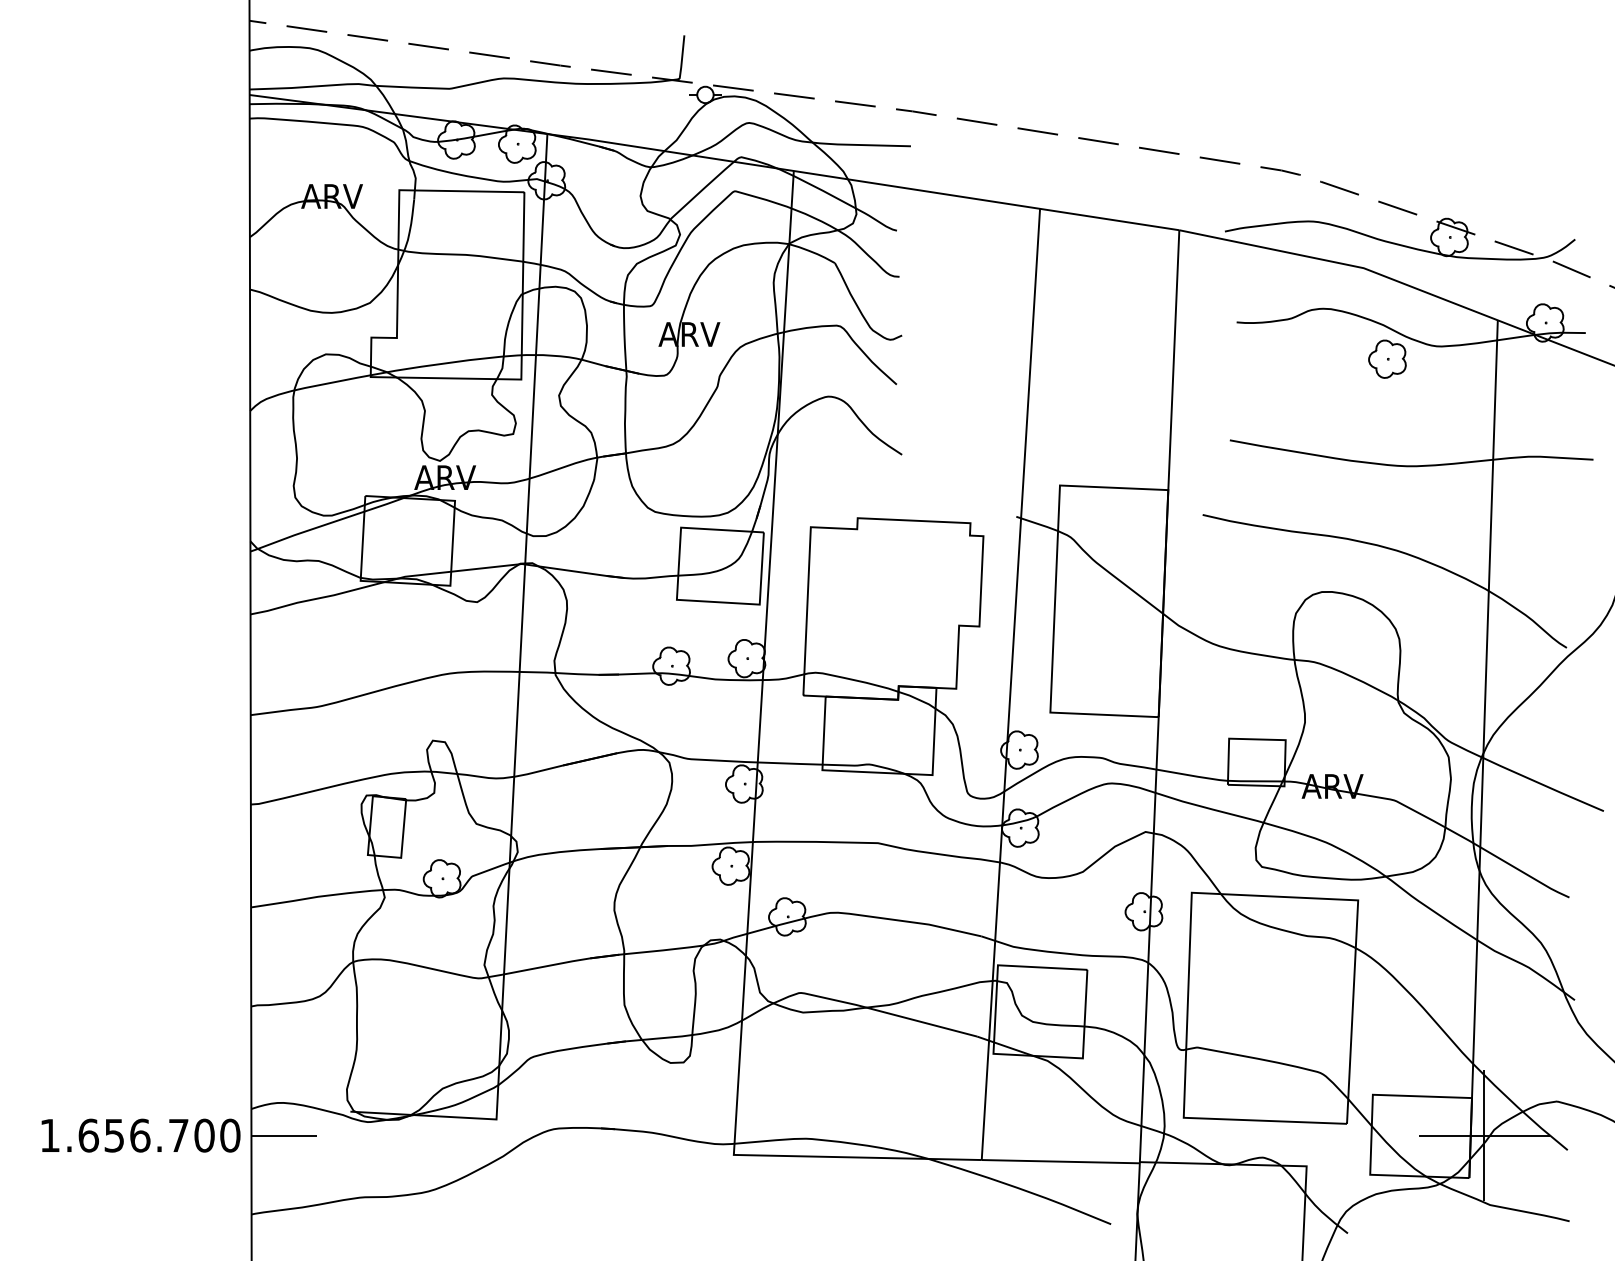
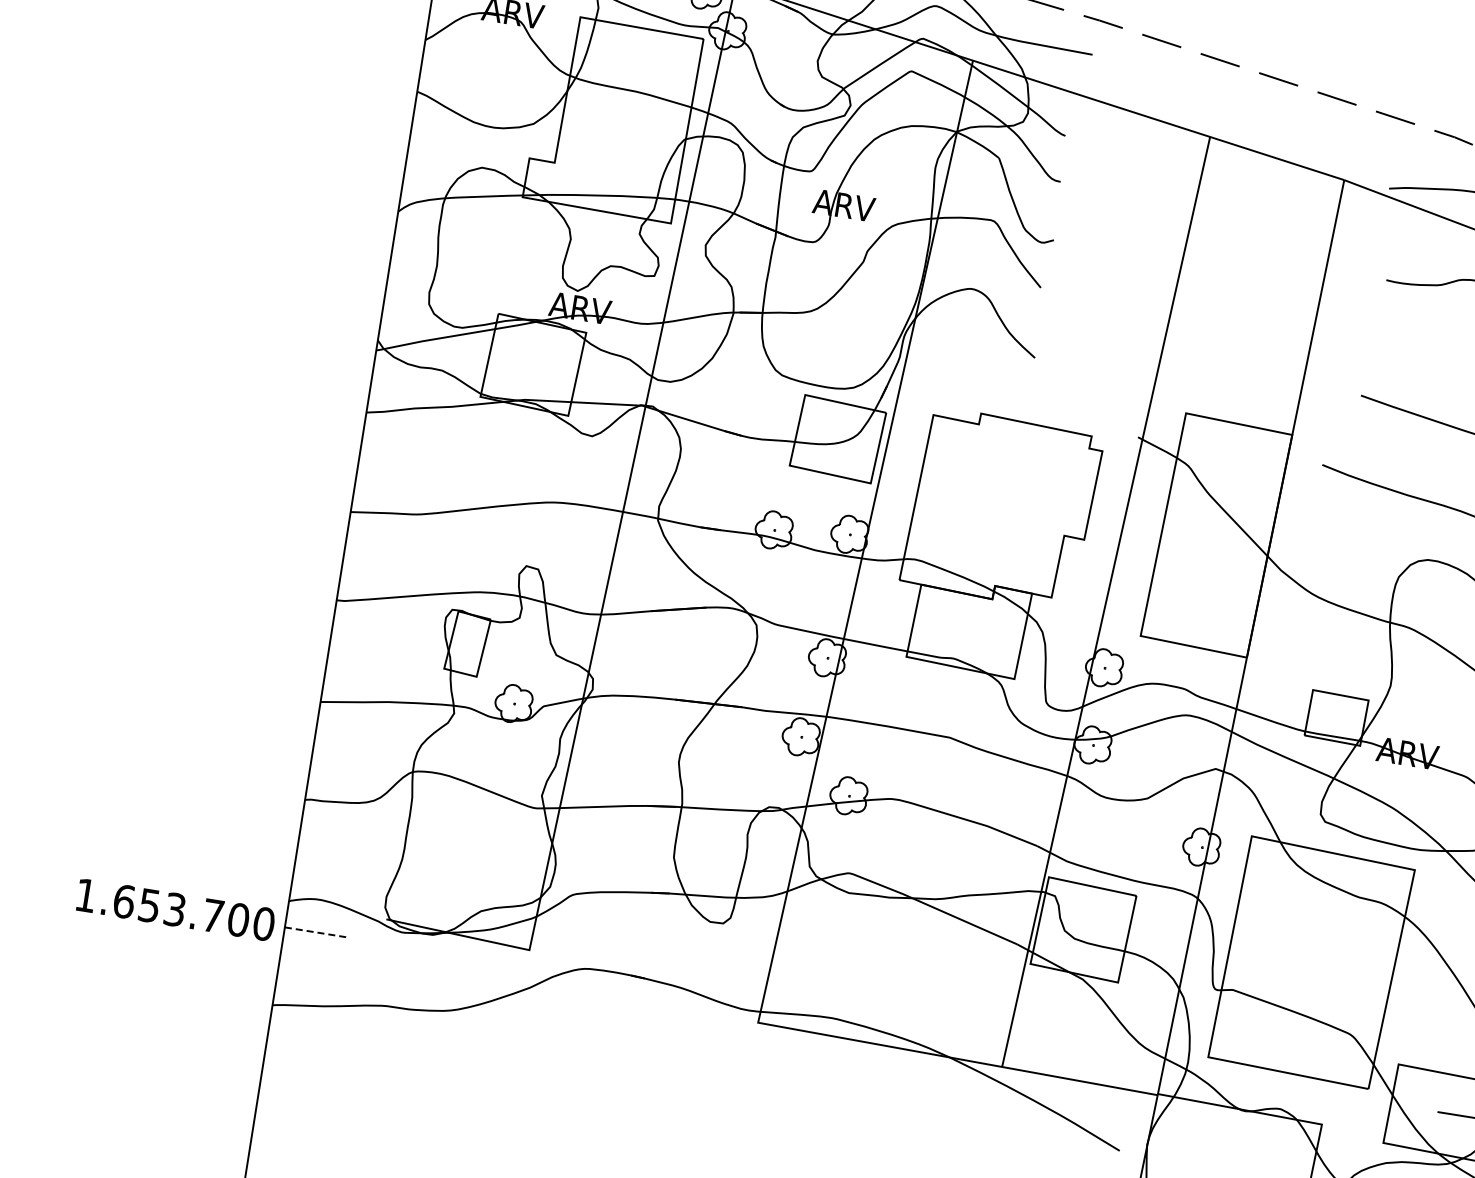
text: (140, 1135) -> (175, 909), 1.656.700 -> 1.653.700
line: (284, 1135) -> (317, 932), solid -> dashed

